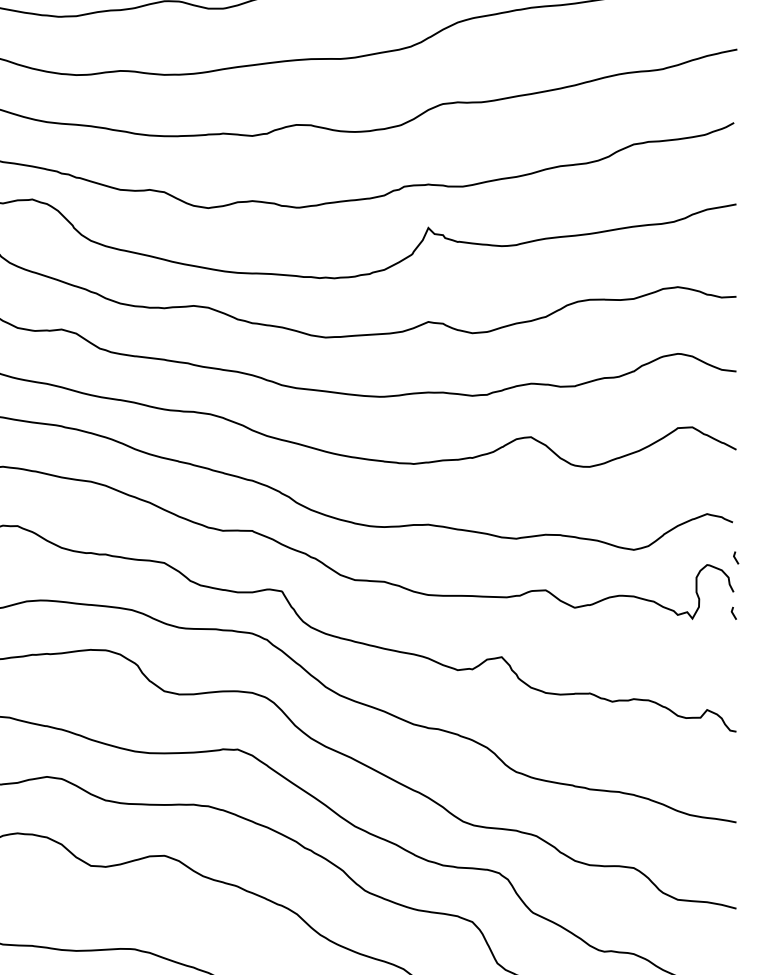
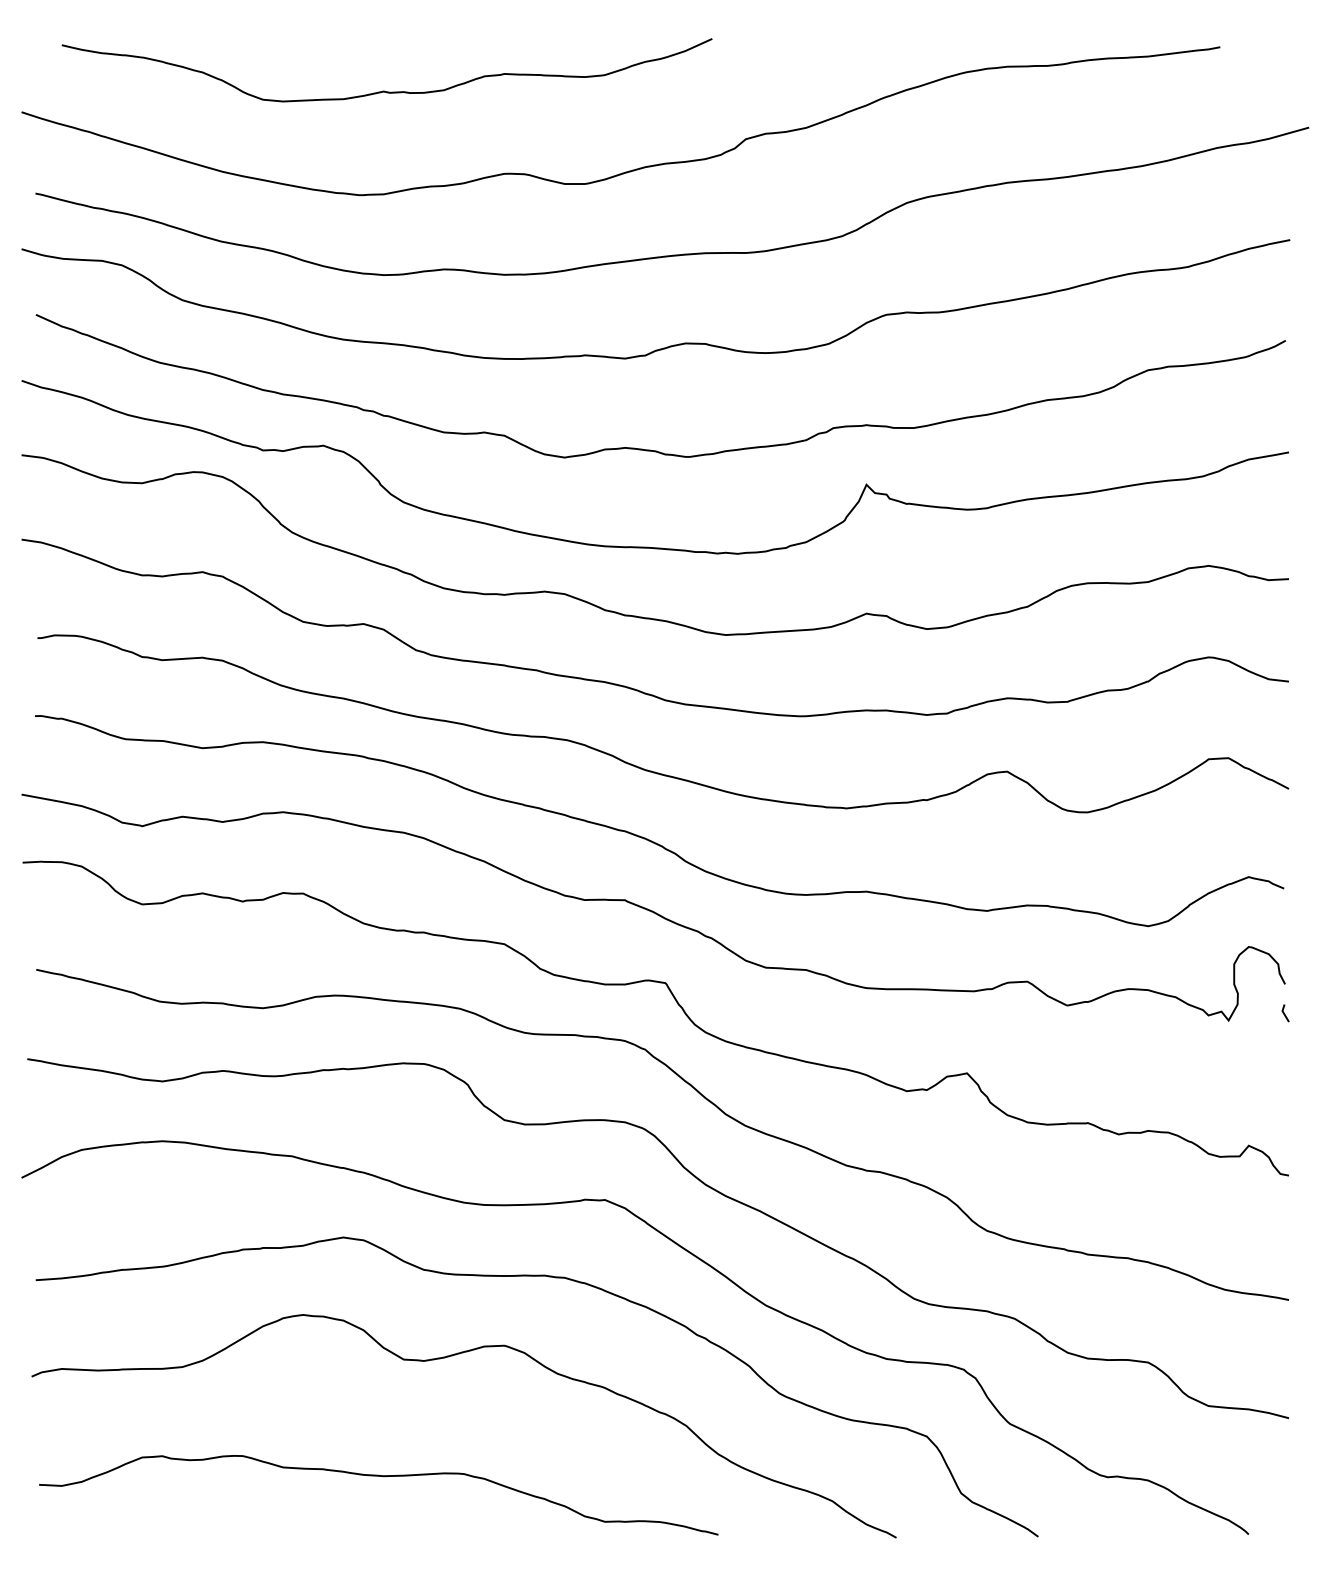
line: (735, 558) -> (1287, 937), removed

